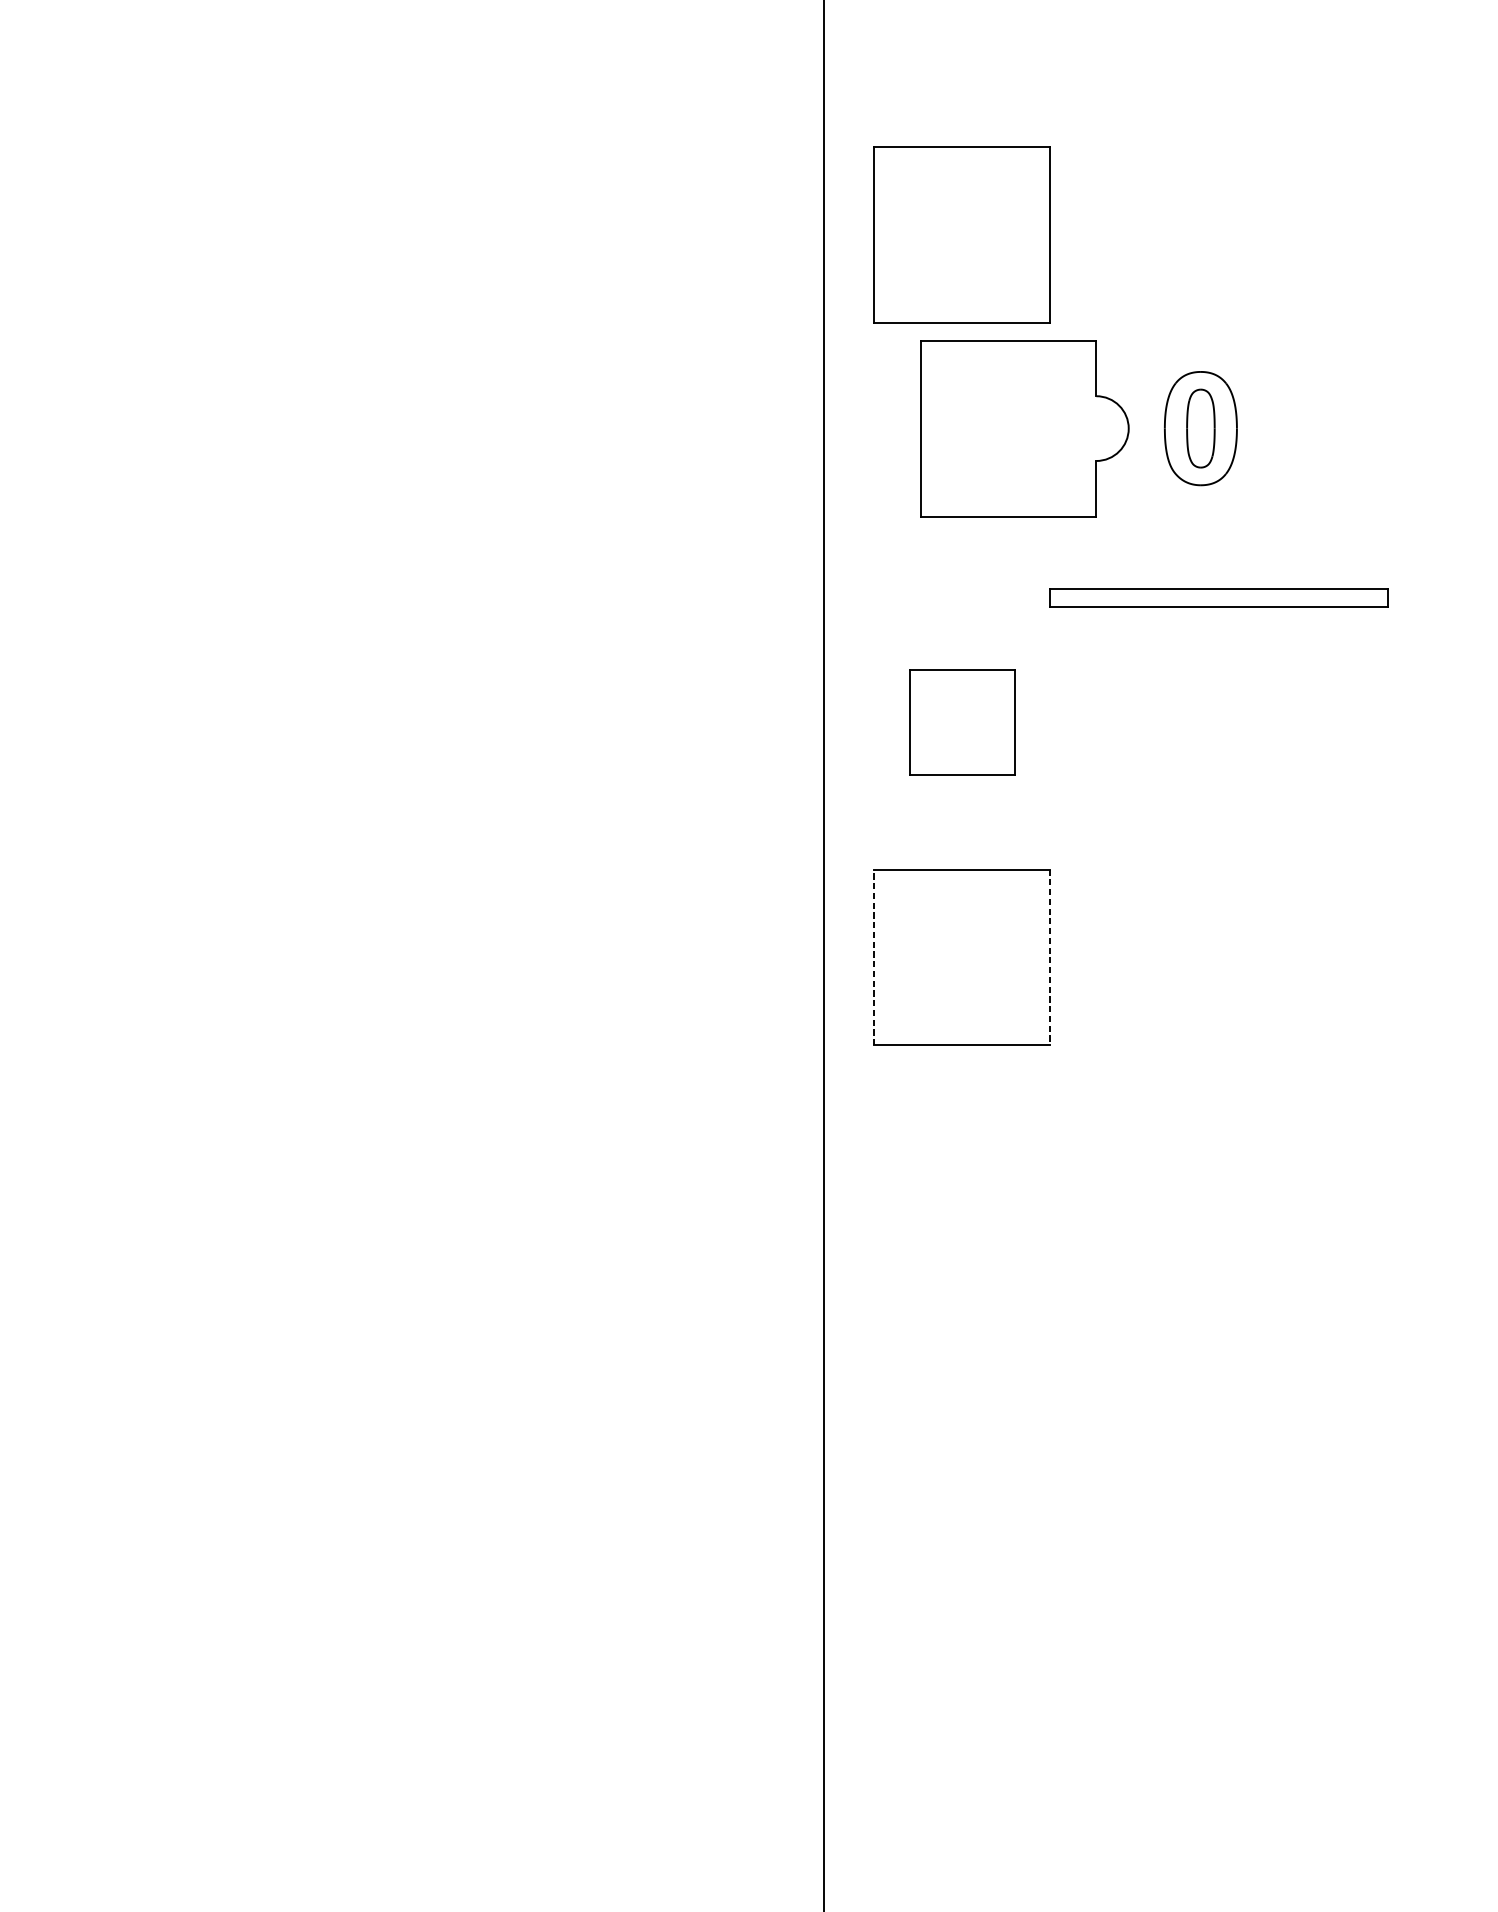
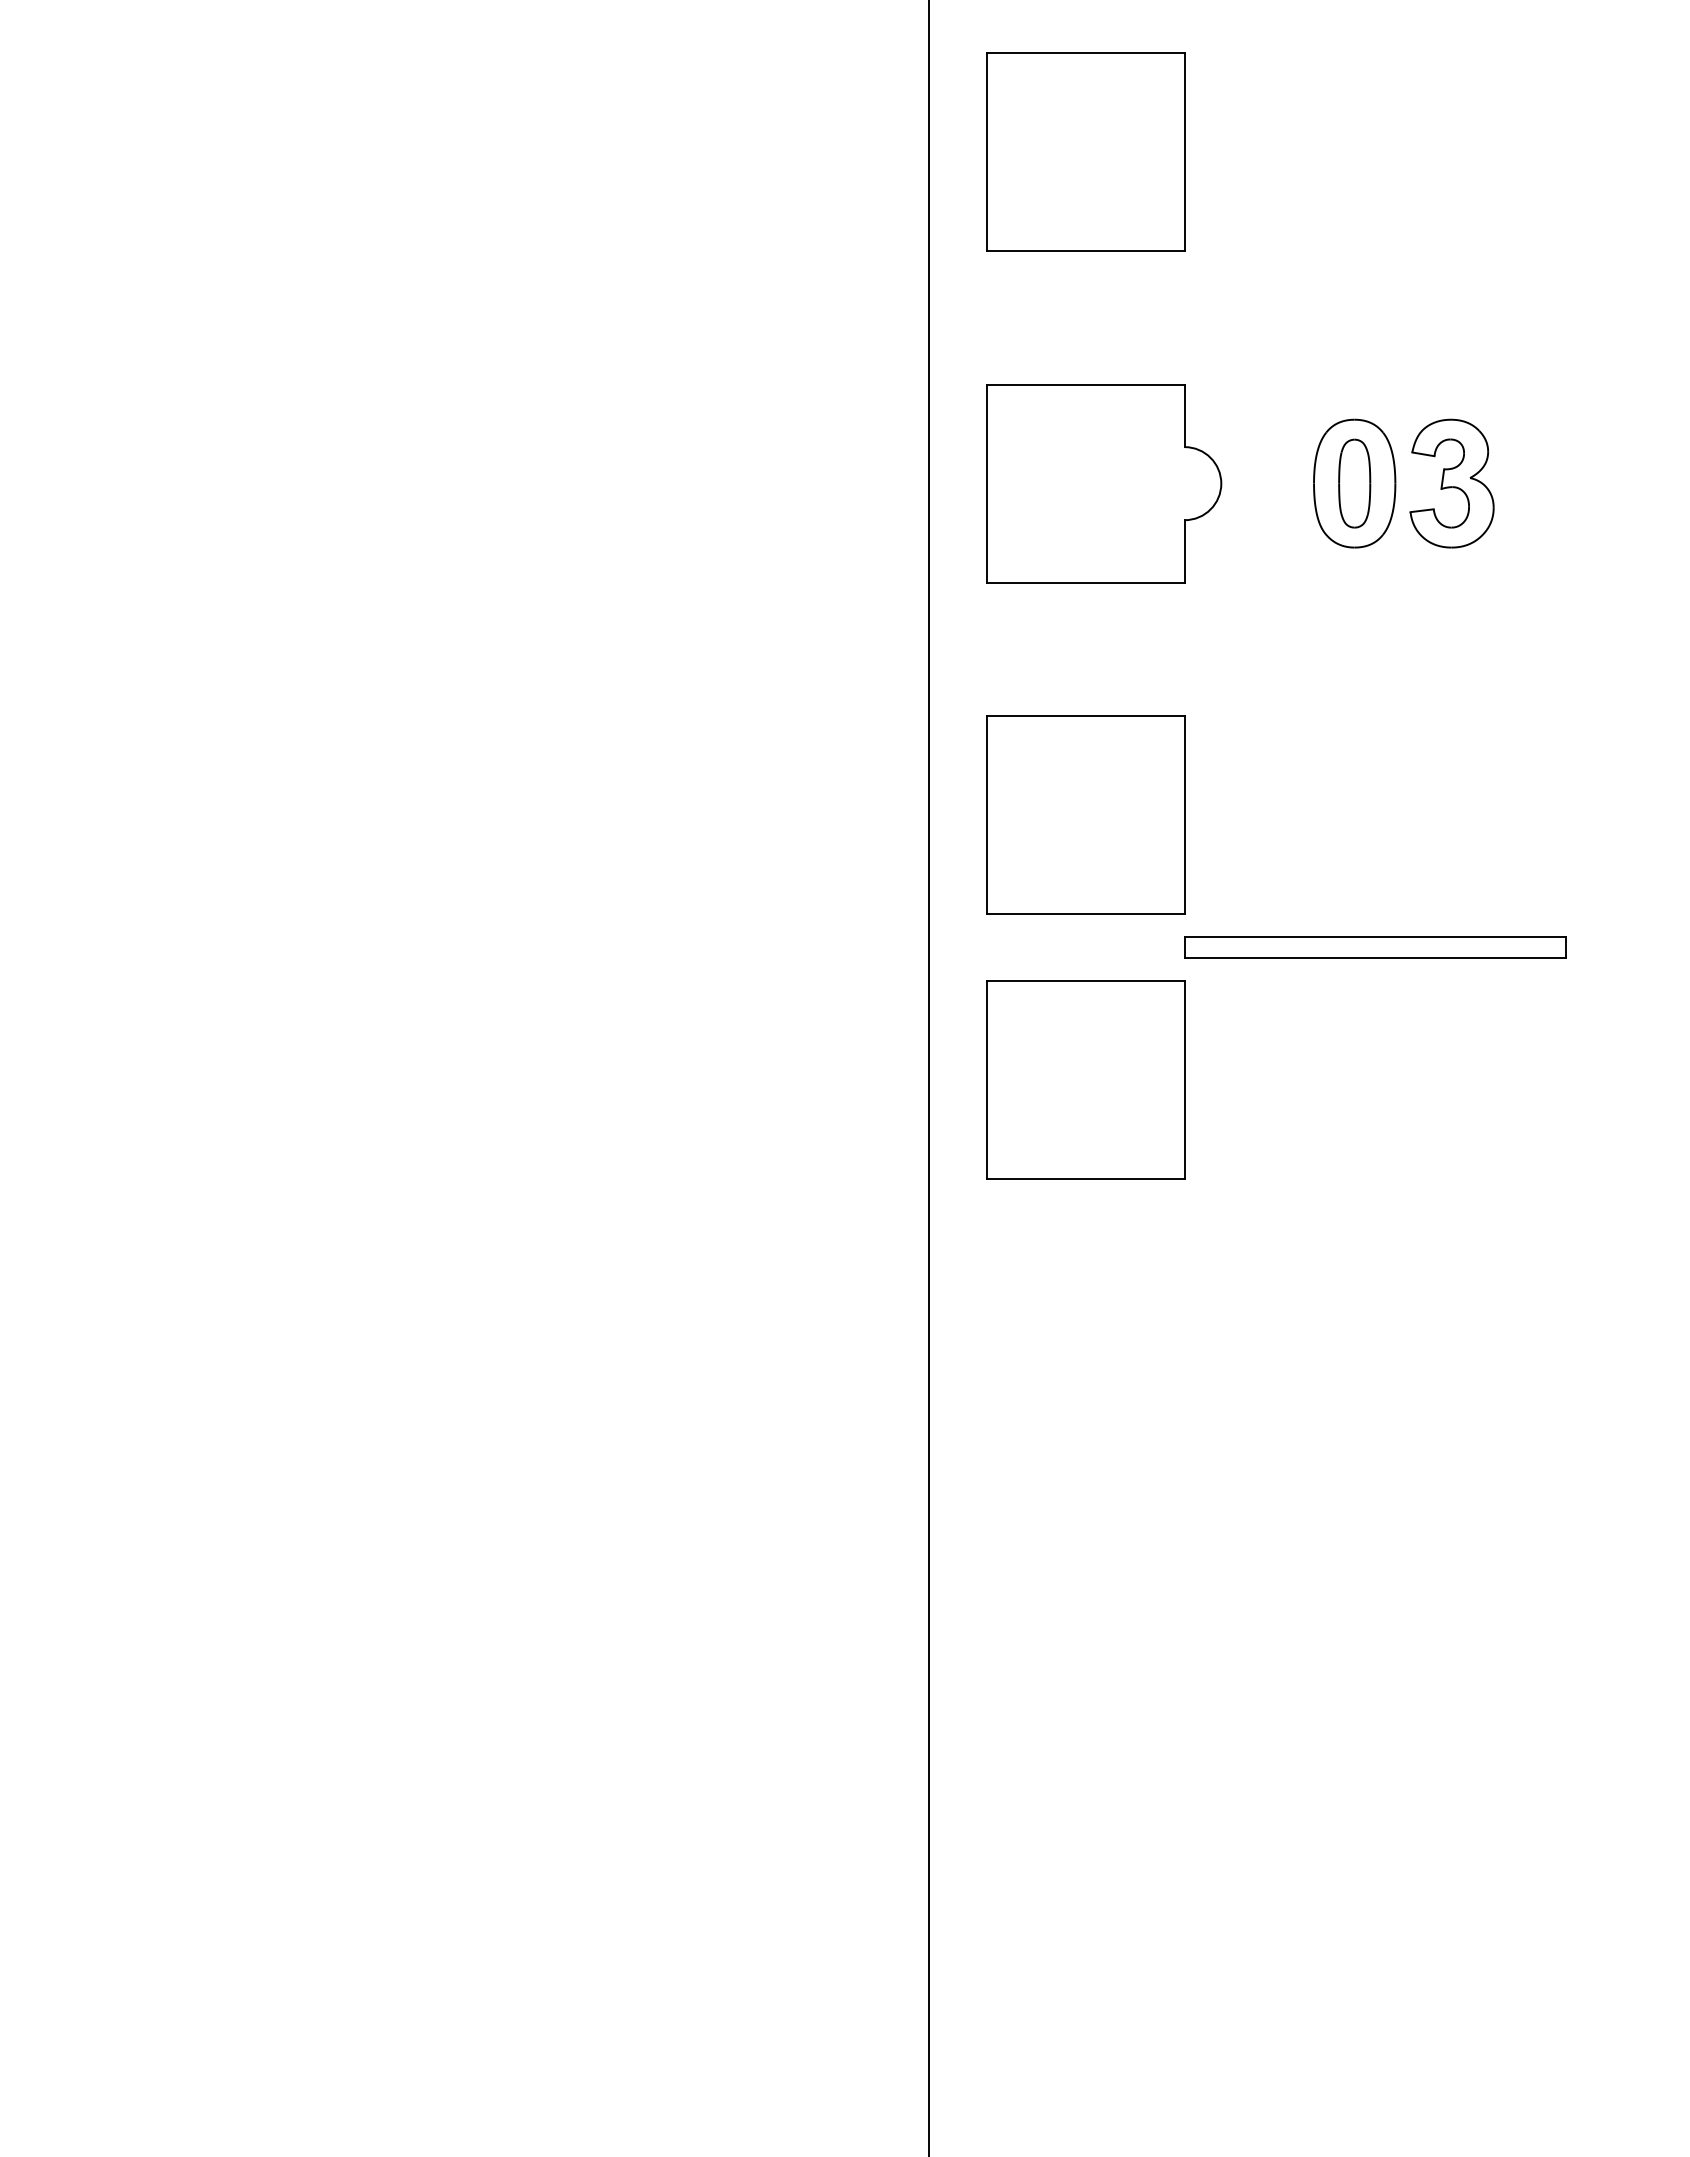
part: (962, 234) -> (1085, 151), moved
part: (1025, 428) -> (1104, 483), moved
part: (1286, 428) -> (1451, 483), added
part: (1219, 597) -> (1375, 947), moved
part: (962, 721) -> (1085, 814), size x1.67
line: (874, 956) -> (986, 1079), dashed -> solid
line: (1050, 957) -> (1184, 1080), dashed -> solid

